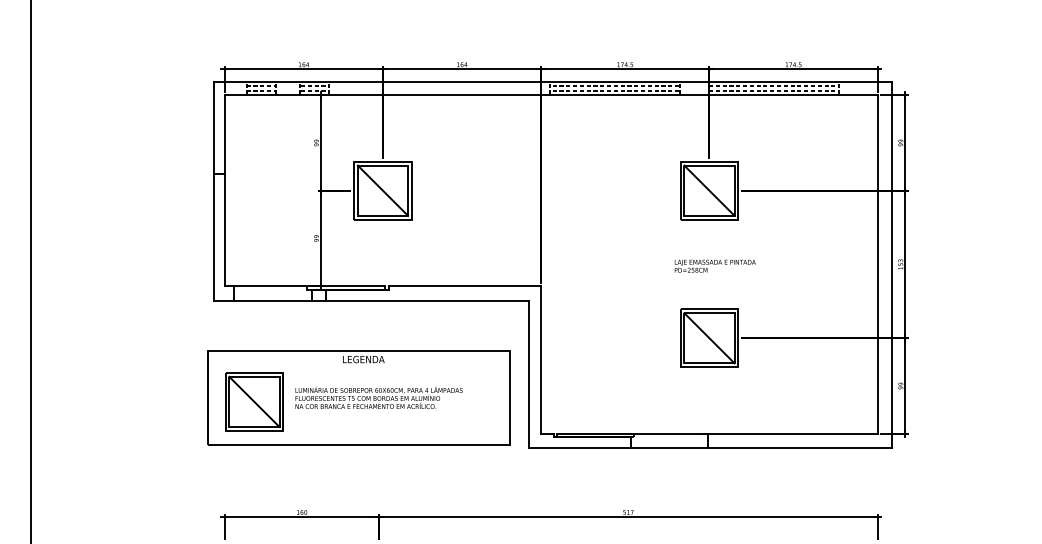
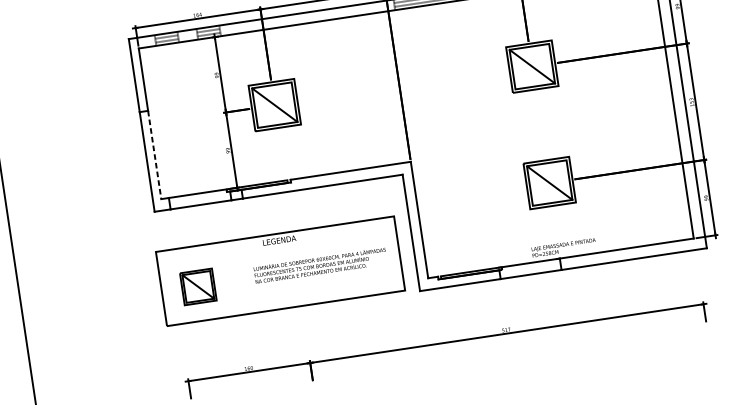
line: (224, 230) -> (154, 155), solid -> dashed
text: (714, 265) -> (563, 247), moved
text: (378, 397) -> (320, 265), moved
part: (254, 401) -> (198, 286), size x0.7

